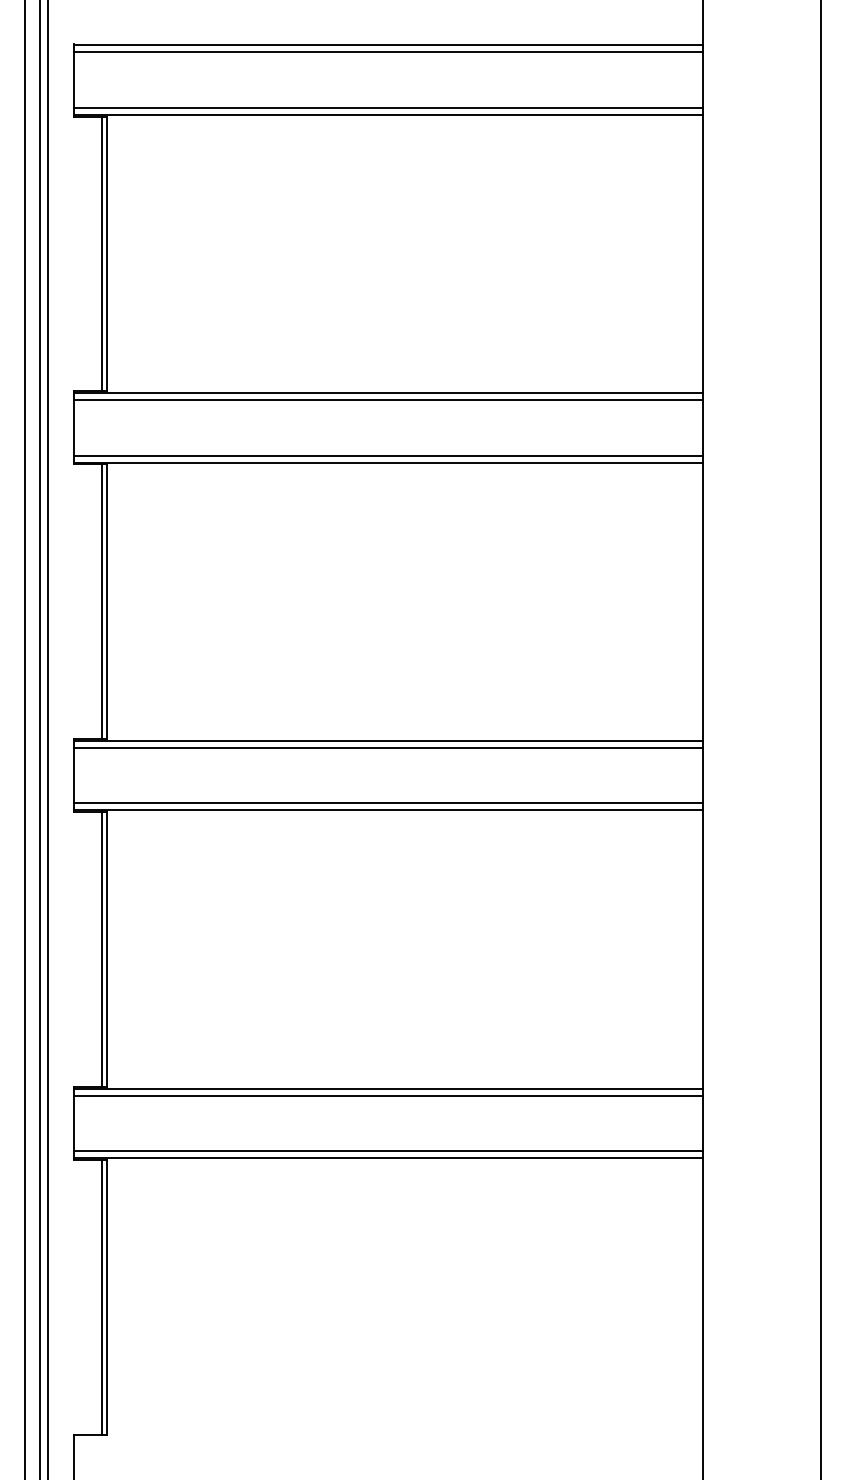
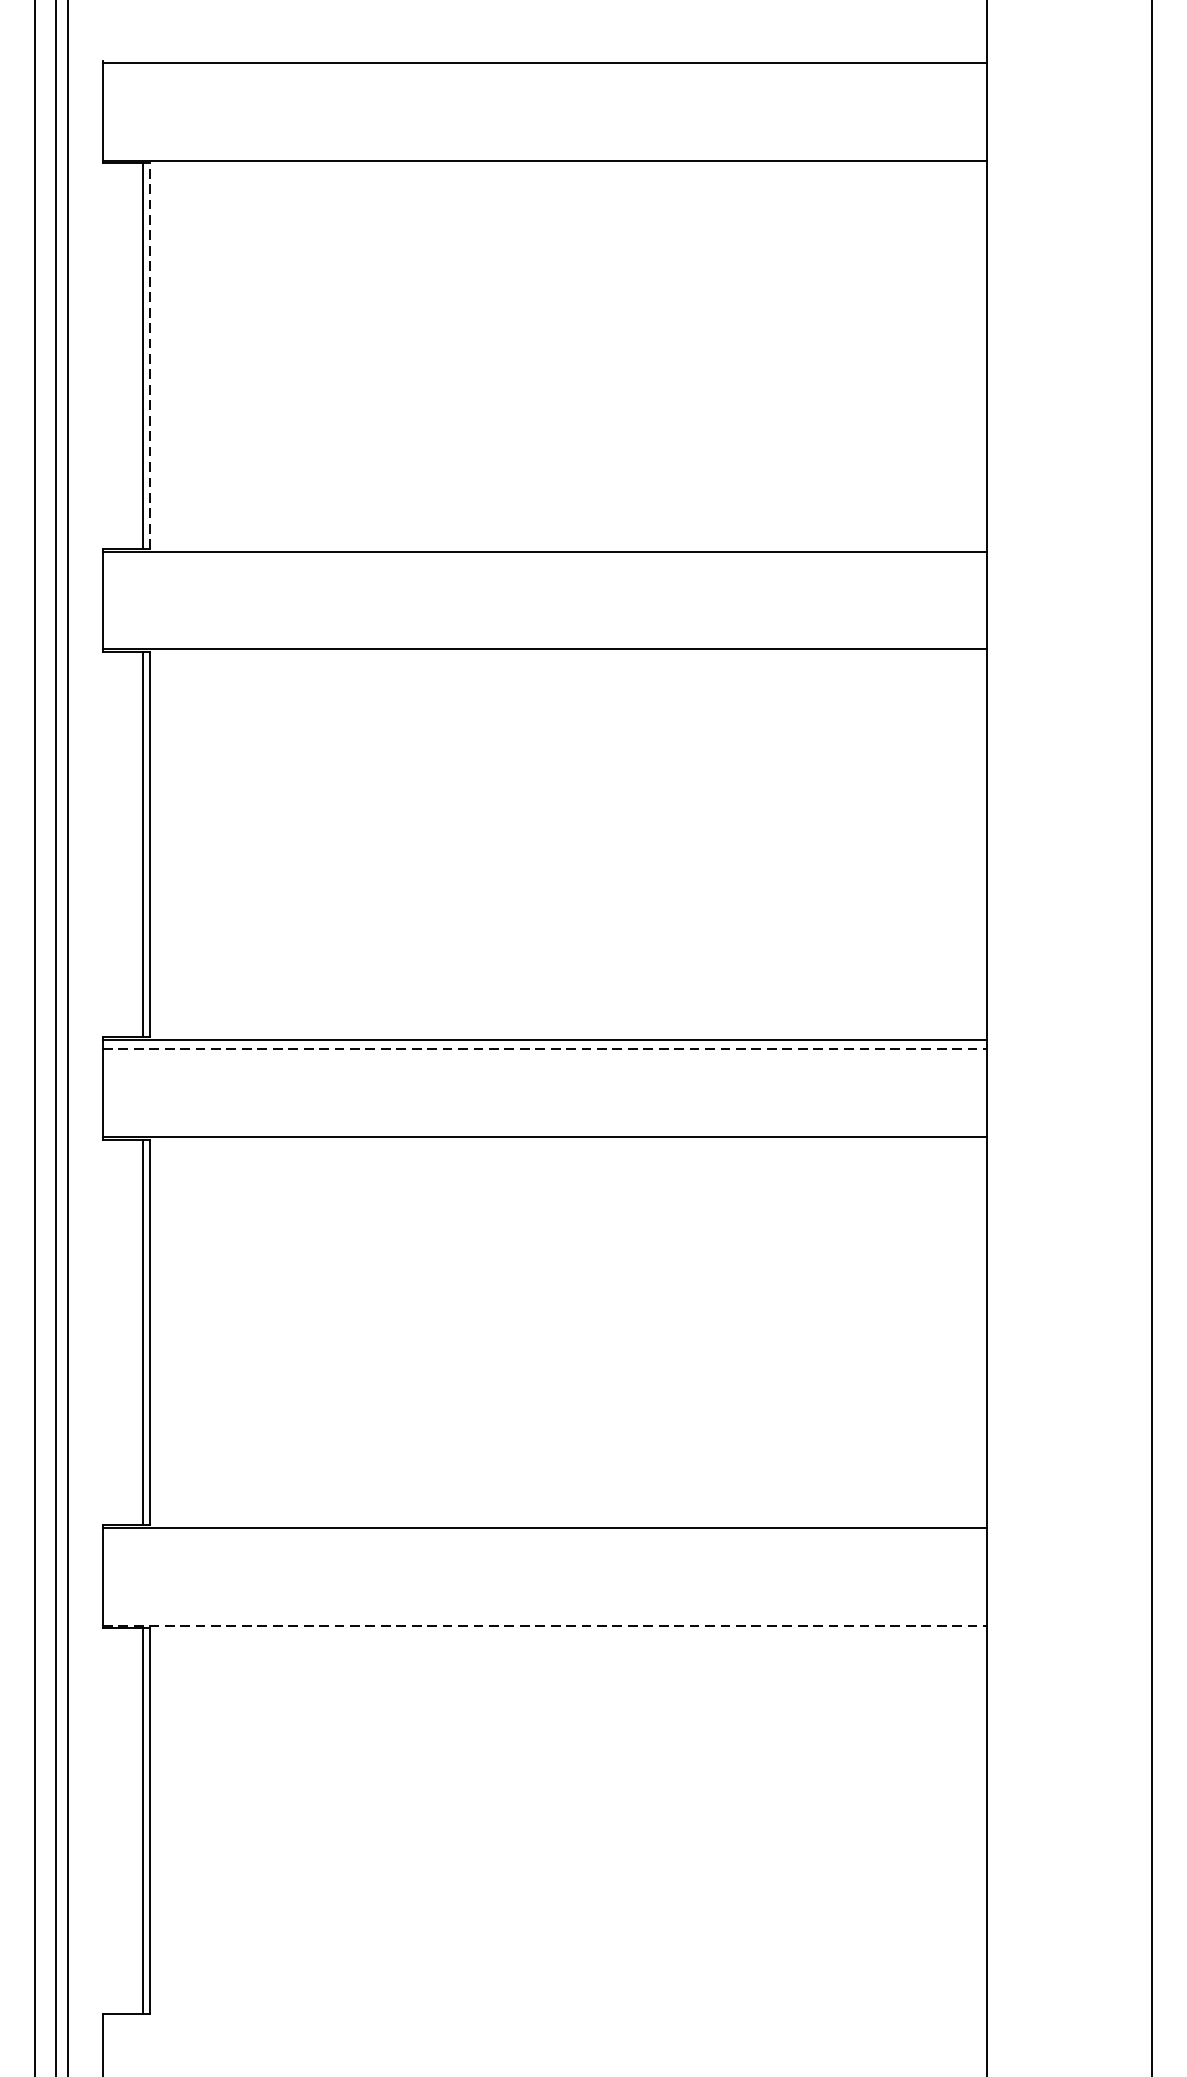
line: (388, 52) -> (545, 73), removed
line: (388, 107) -> (545, 150), removed
line: (107, 253) -> (150, 355), solid -> dashed
line: (388, 400) -> (545, 561), removed
line: (388, 455) -> (545, 639), removed
line: (388, 747) -> (545, 1049), solid -> dashed
line: (388, 803) -> (545, 1127), removed
line: (388, 1095) -> (545, 1537), removed
line: (388, 1151) -> (545, 1616), removed
line: (388, 1158) -> (545, 1625), solid -> dashed

